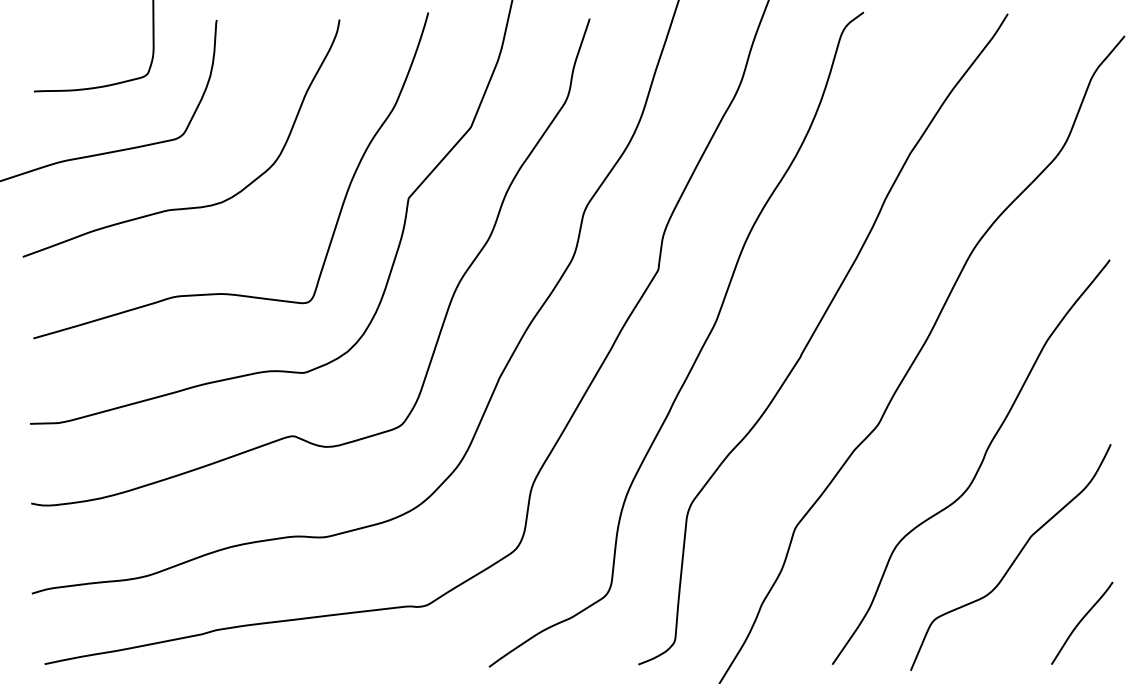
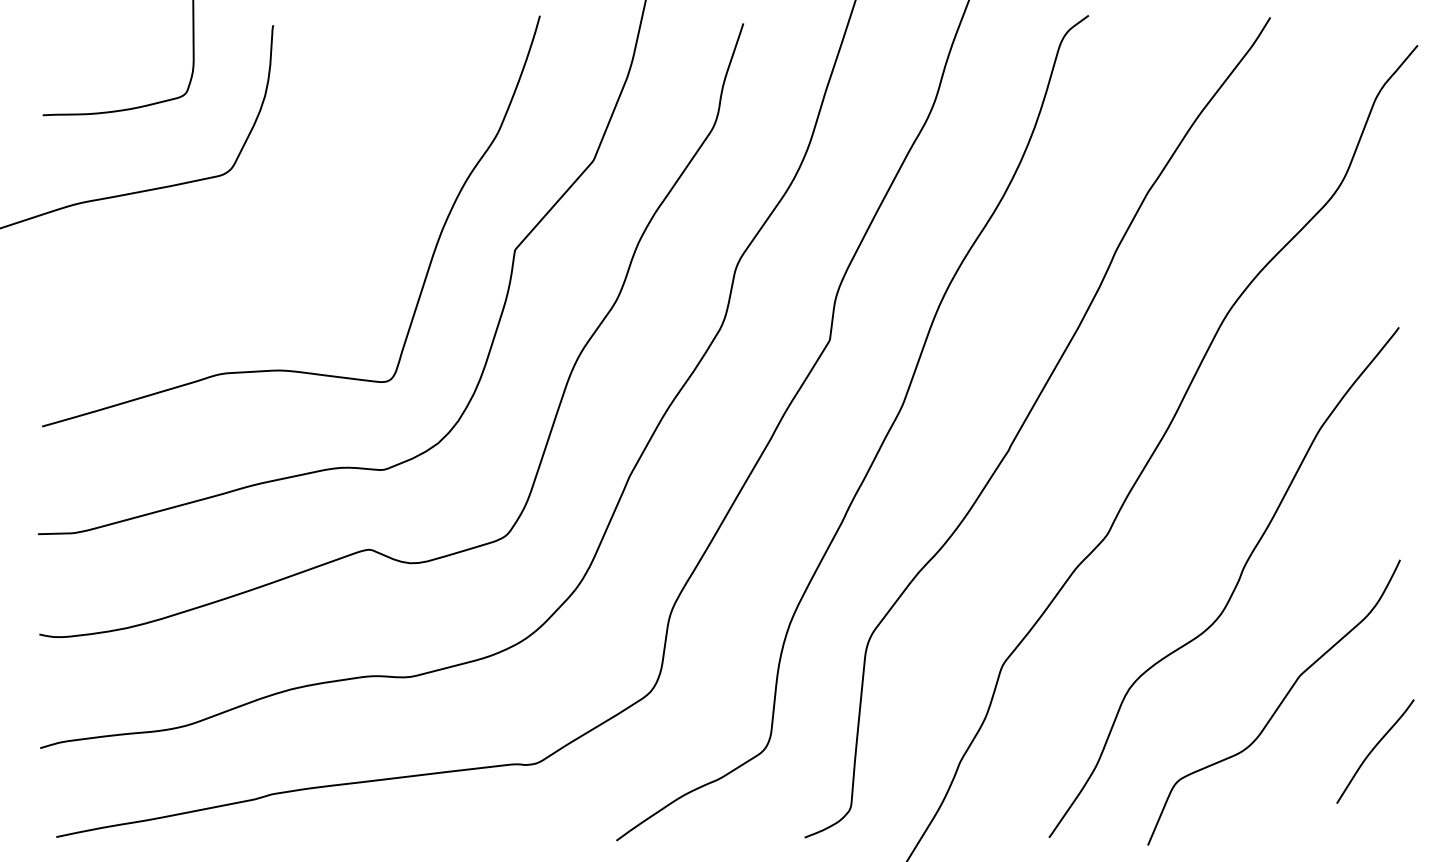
curve: (185, 207) -> (233, 261), removed
curve: (1081, 621) -> (1374, 749), moved

